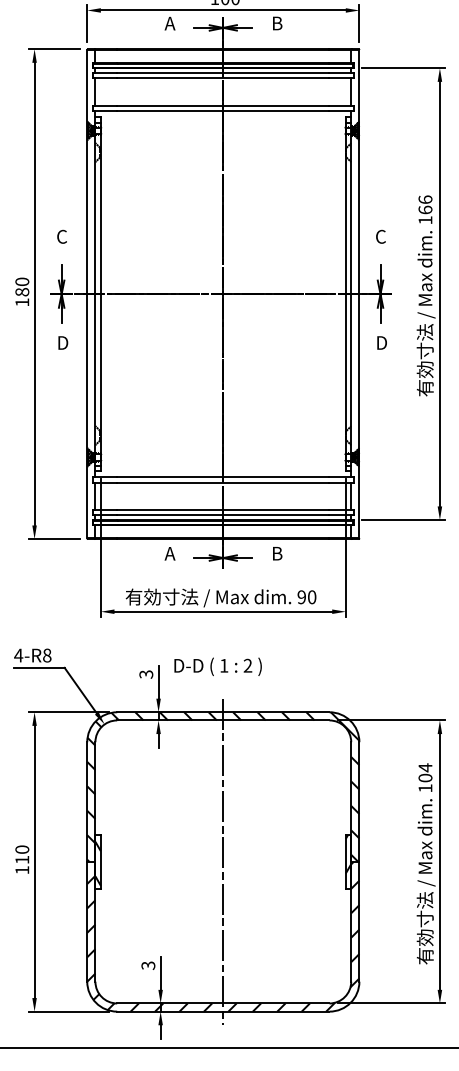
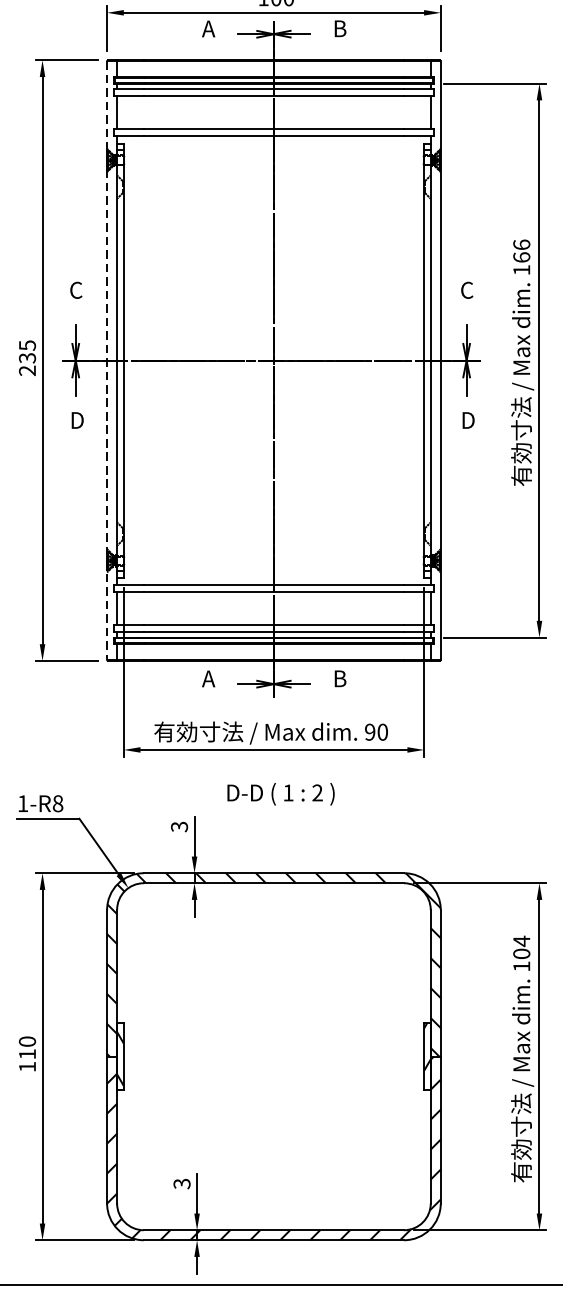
text: (22, 291) -> (27, 357), 180 -> 235
line: (87, 294) -> (107, 361), solid -> dashed
text: (18, 655) -> (22, 803), 4-R8 -> 1-R8
text: (217, 666) -> (280, 793), moved
line: (223, 861) -> (274, 1056), removed

